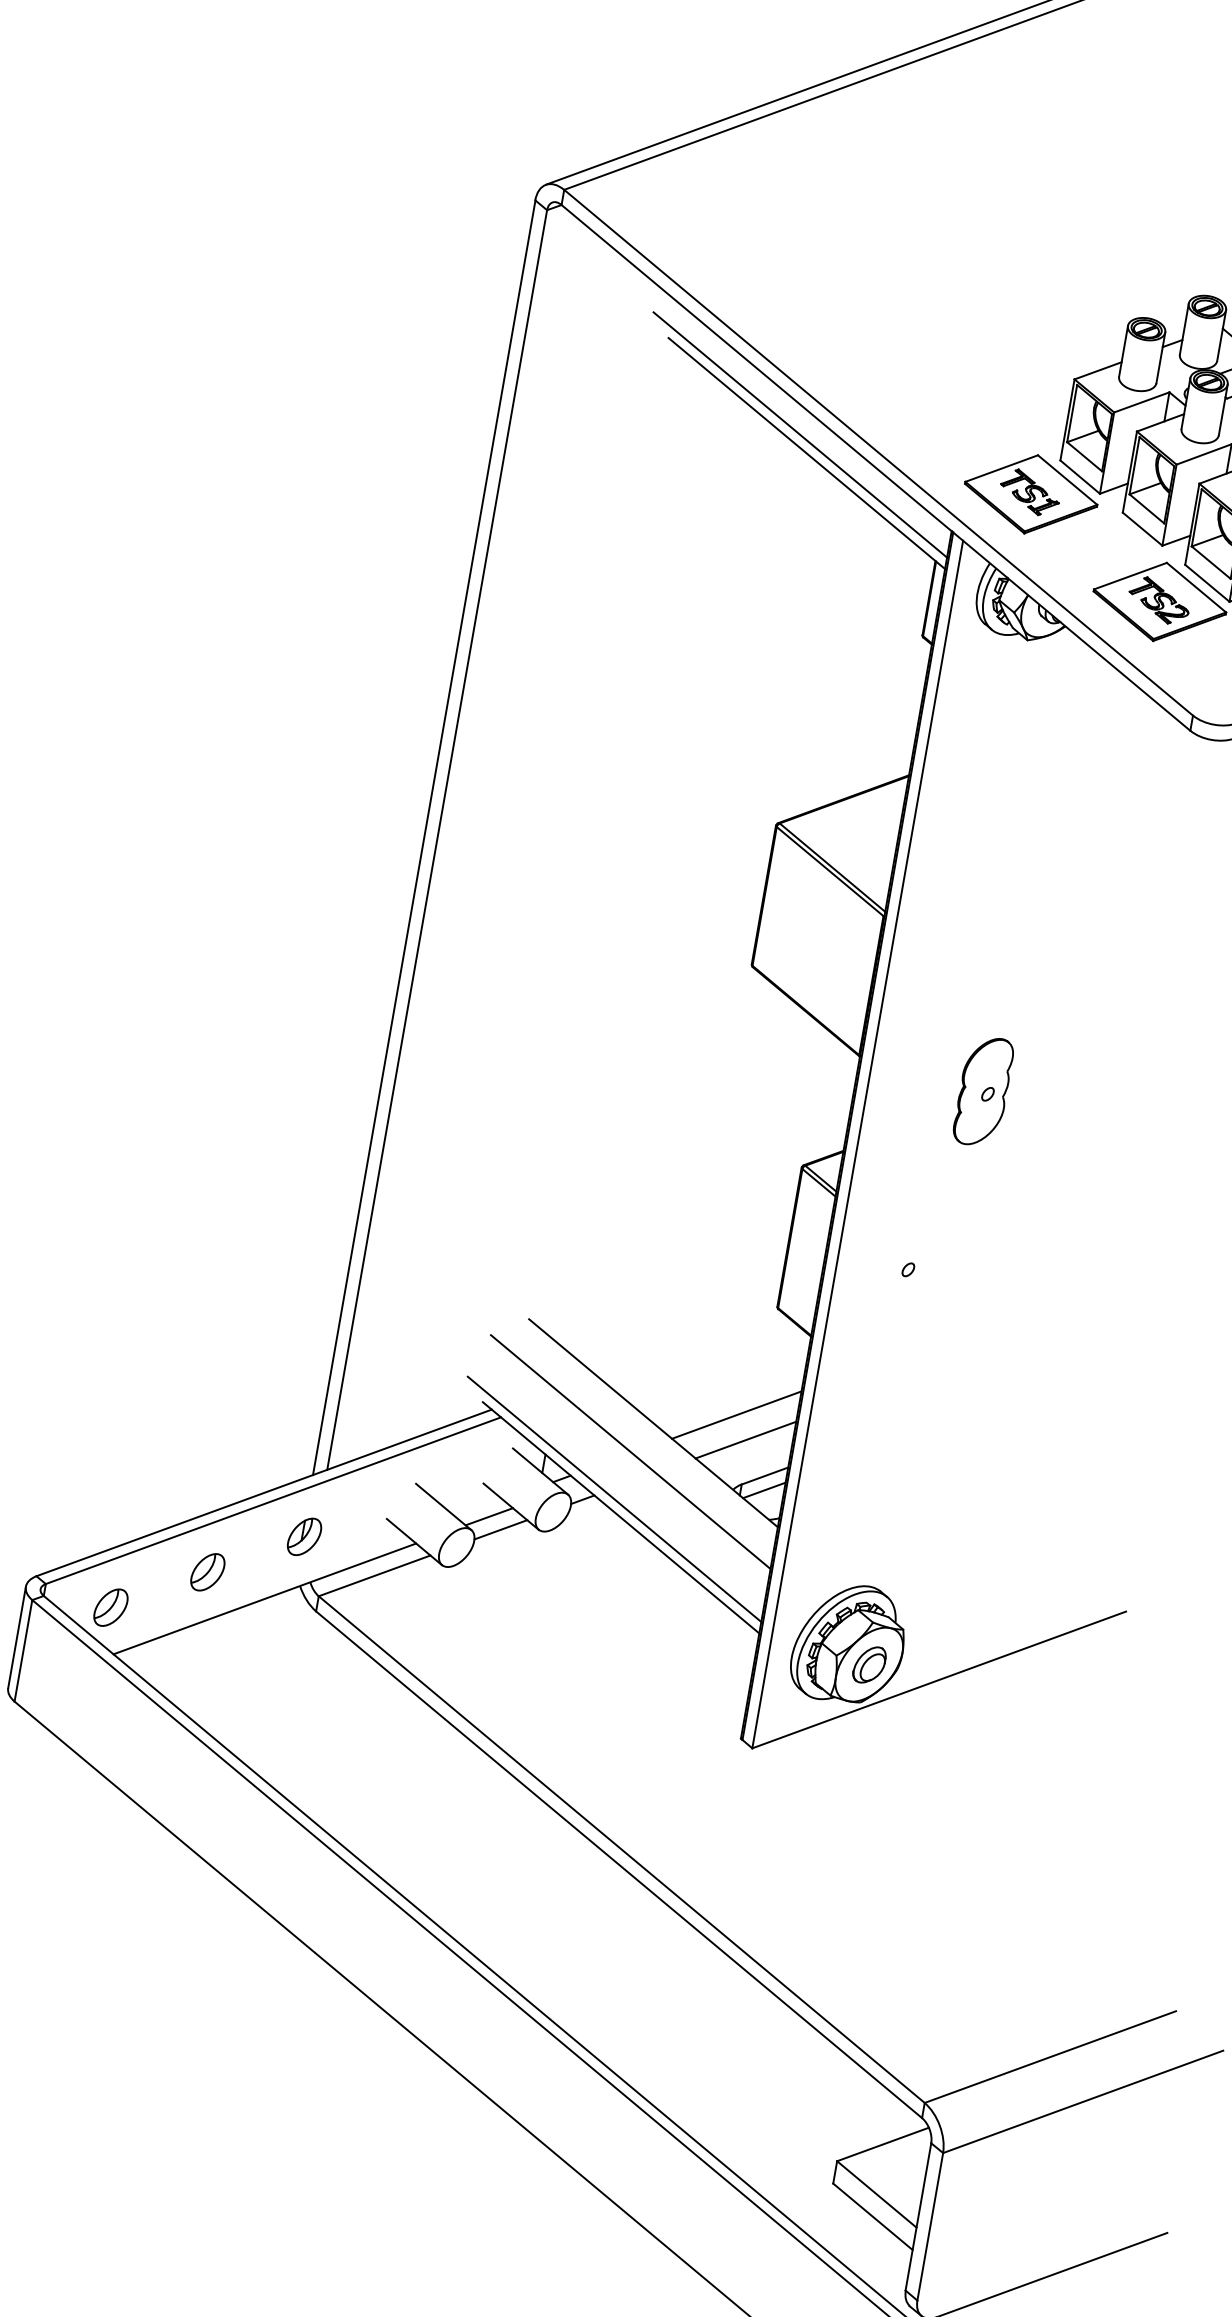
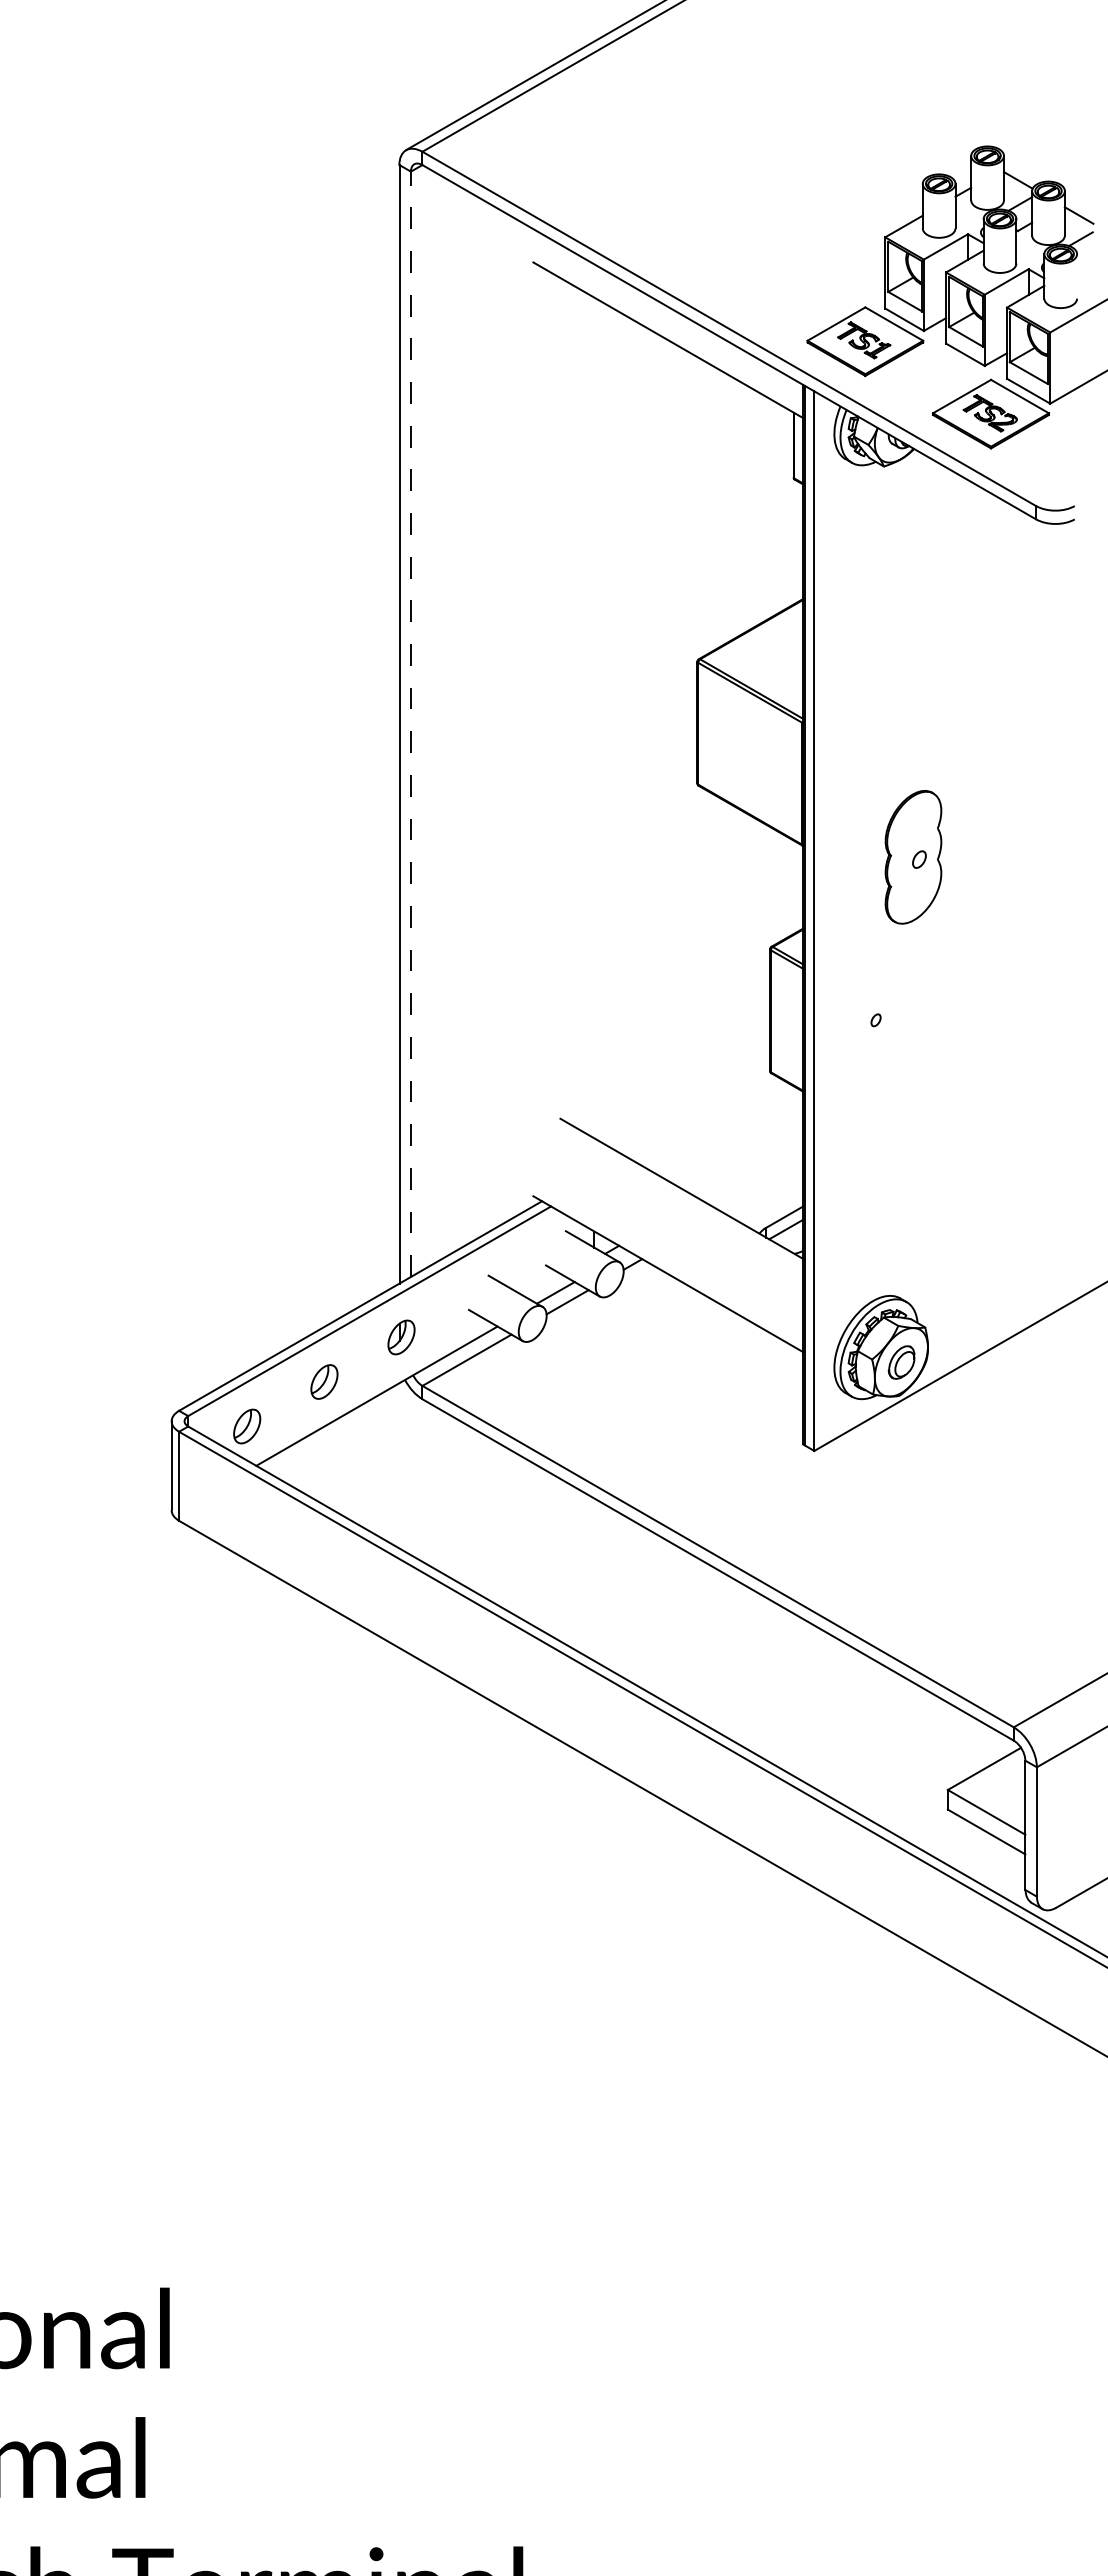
line: (799, 434) -> (659, 325), removed
line: (436, 840) -> (410, 724), solid -> dashed
part: (983, 1091) -> (913, 857), size x1.4
line: (736, 1415) -> (751, 1169), removed
line: (745, 1440) -> (762, 1189), removed
line: (630, 1451) -> (666, 1216), removed
line: (614, 1499) -> (659, 1259), removed

